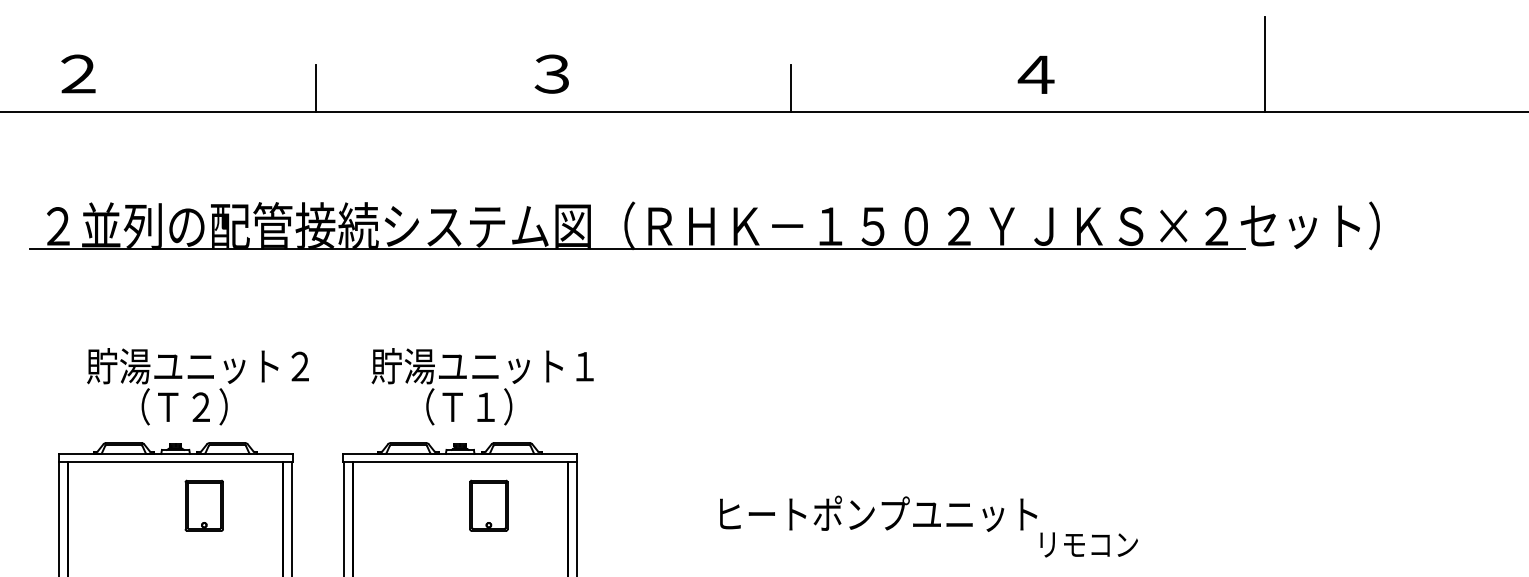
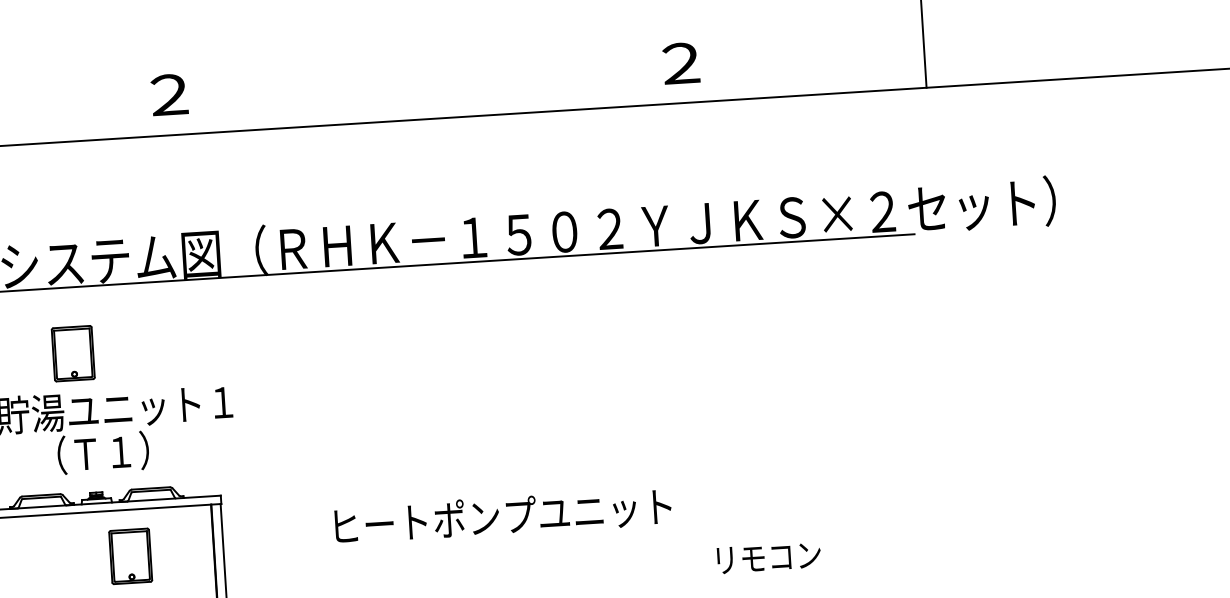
text: (551, 74) -> (168, 95), ３ -> ２
text: (1035, 74) -> (680, 63), ４ -> ２
line: (790, 88) -> (422, 94), removed
part: (446, 311) -> (72, 353), added
text: (878, 513) -> (503, 515), moved

